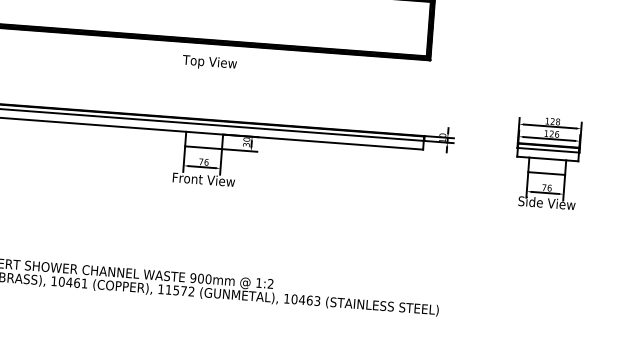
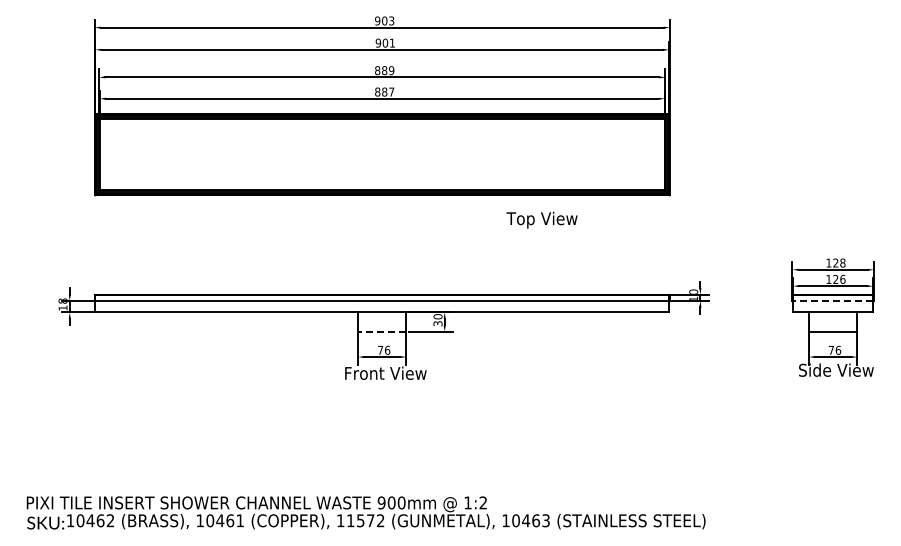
text: (209, 62) -> (541, 219), moved
line: (203, 147) -> (381, 331), solid -> dashed
line: (547, 150) -> (832, 301), solid -> dashed

